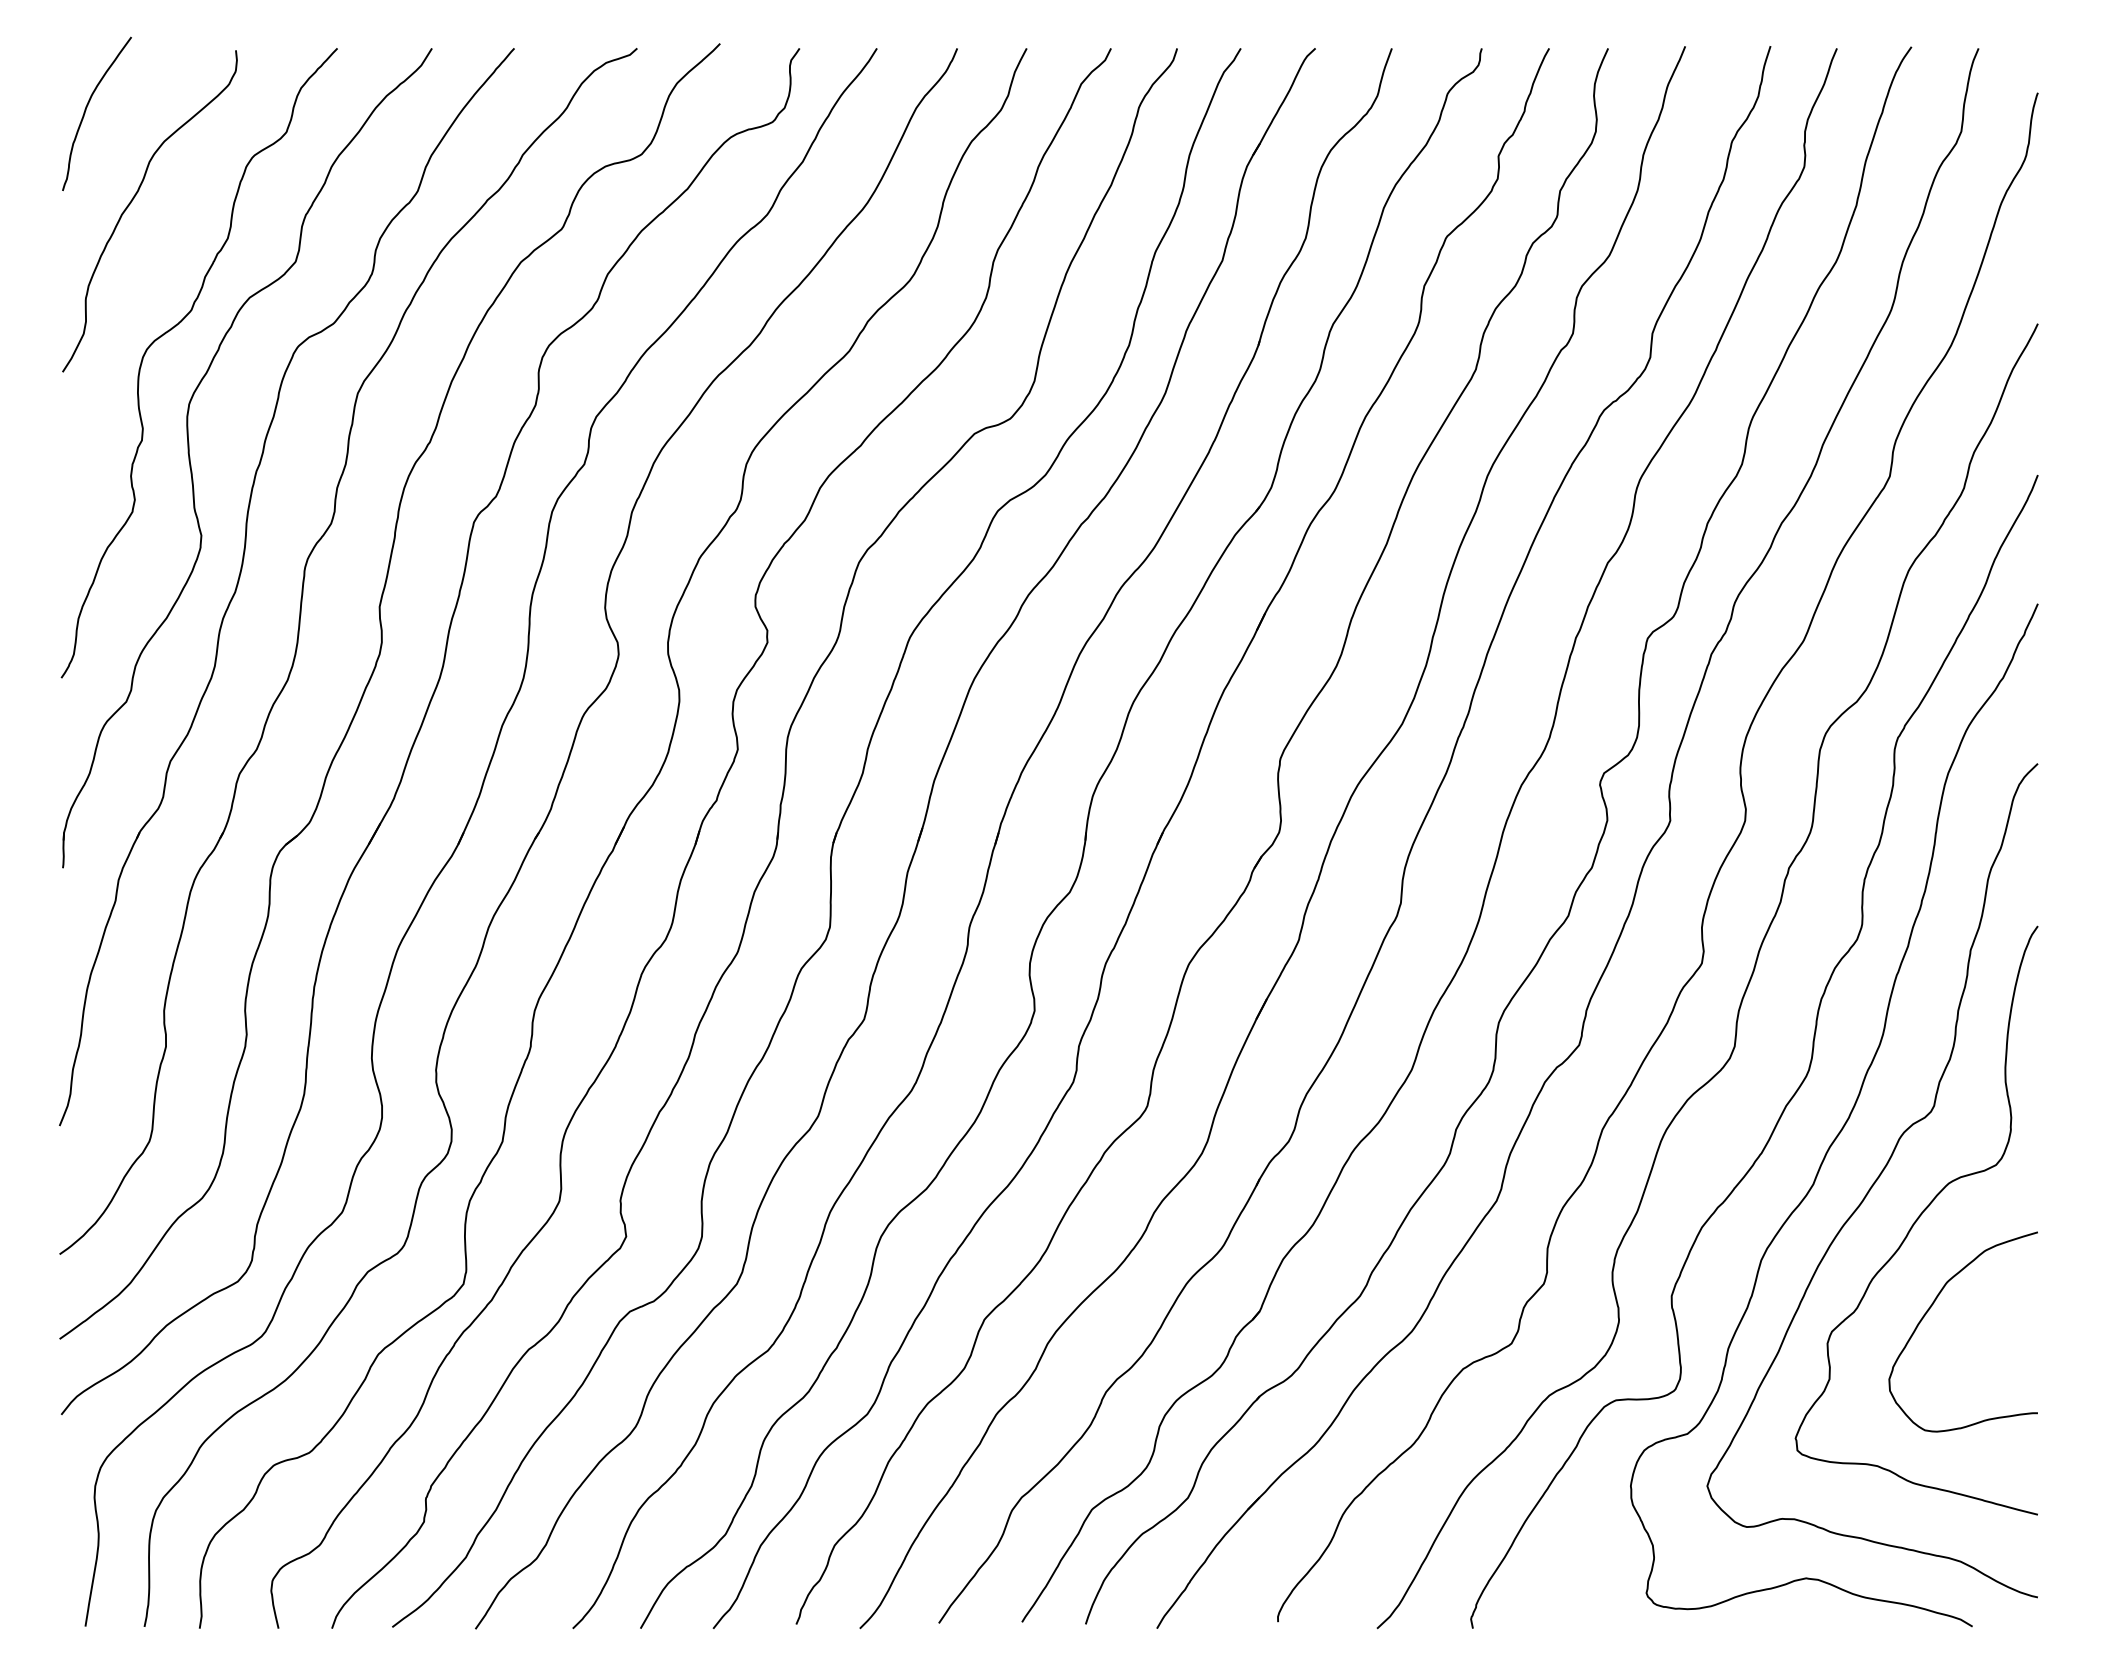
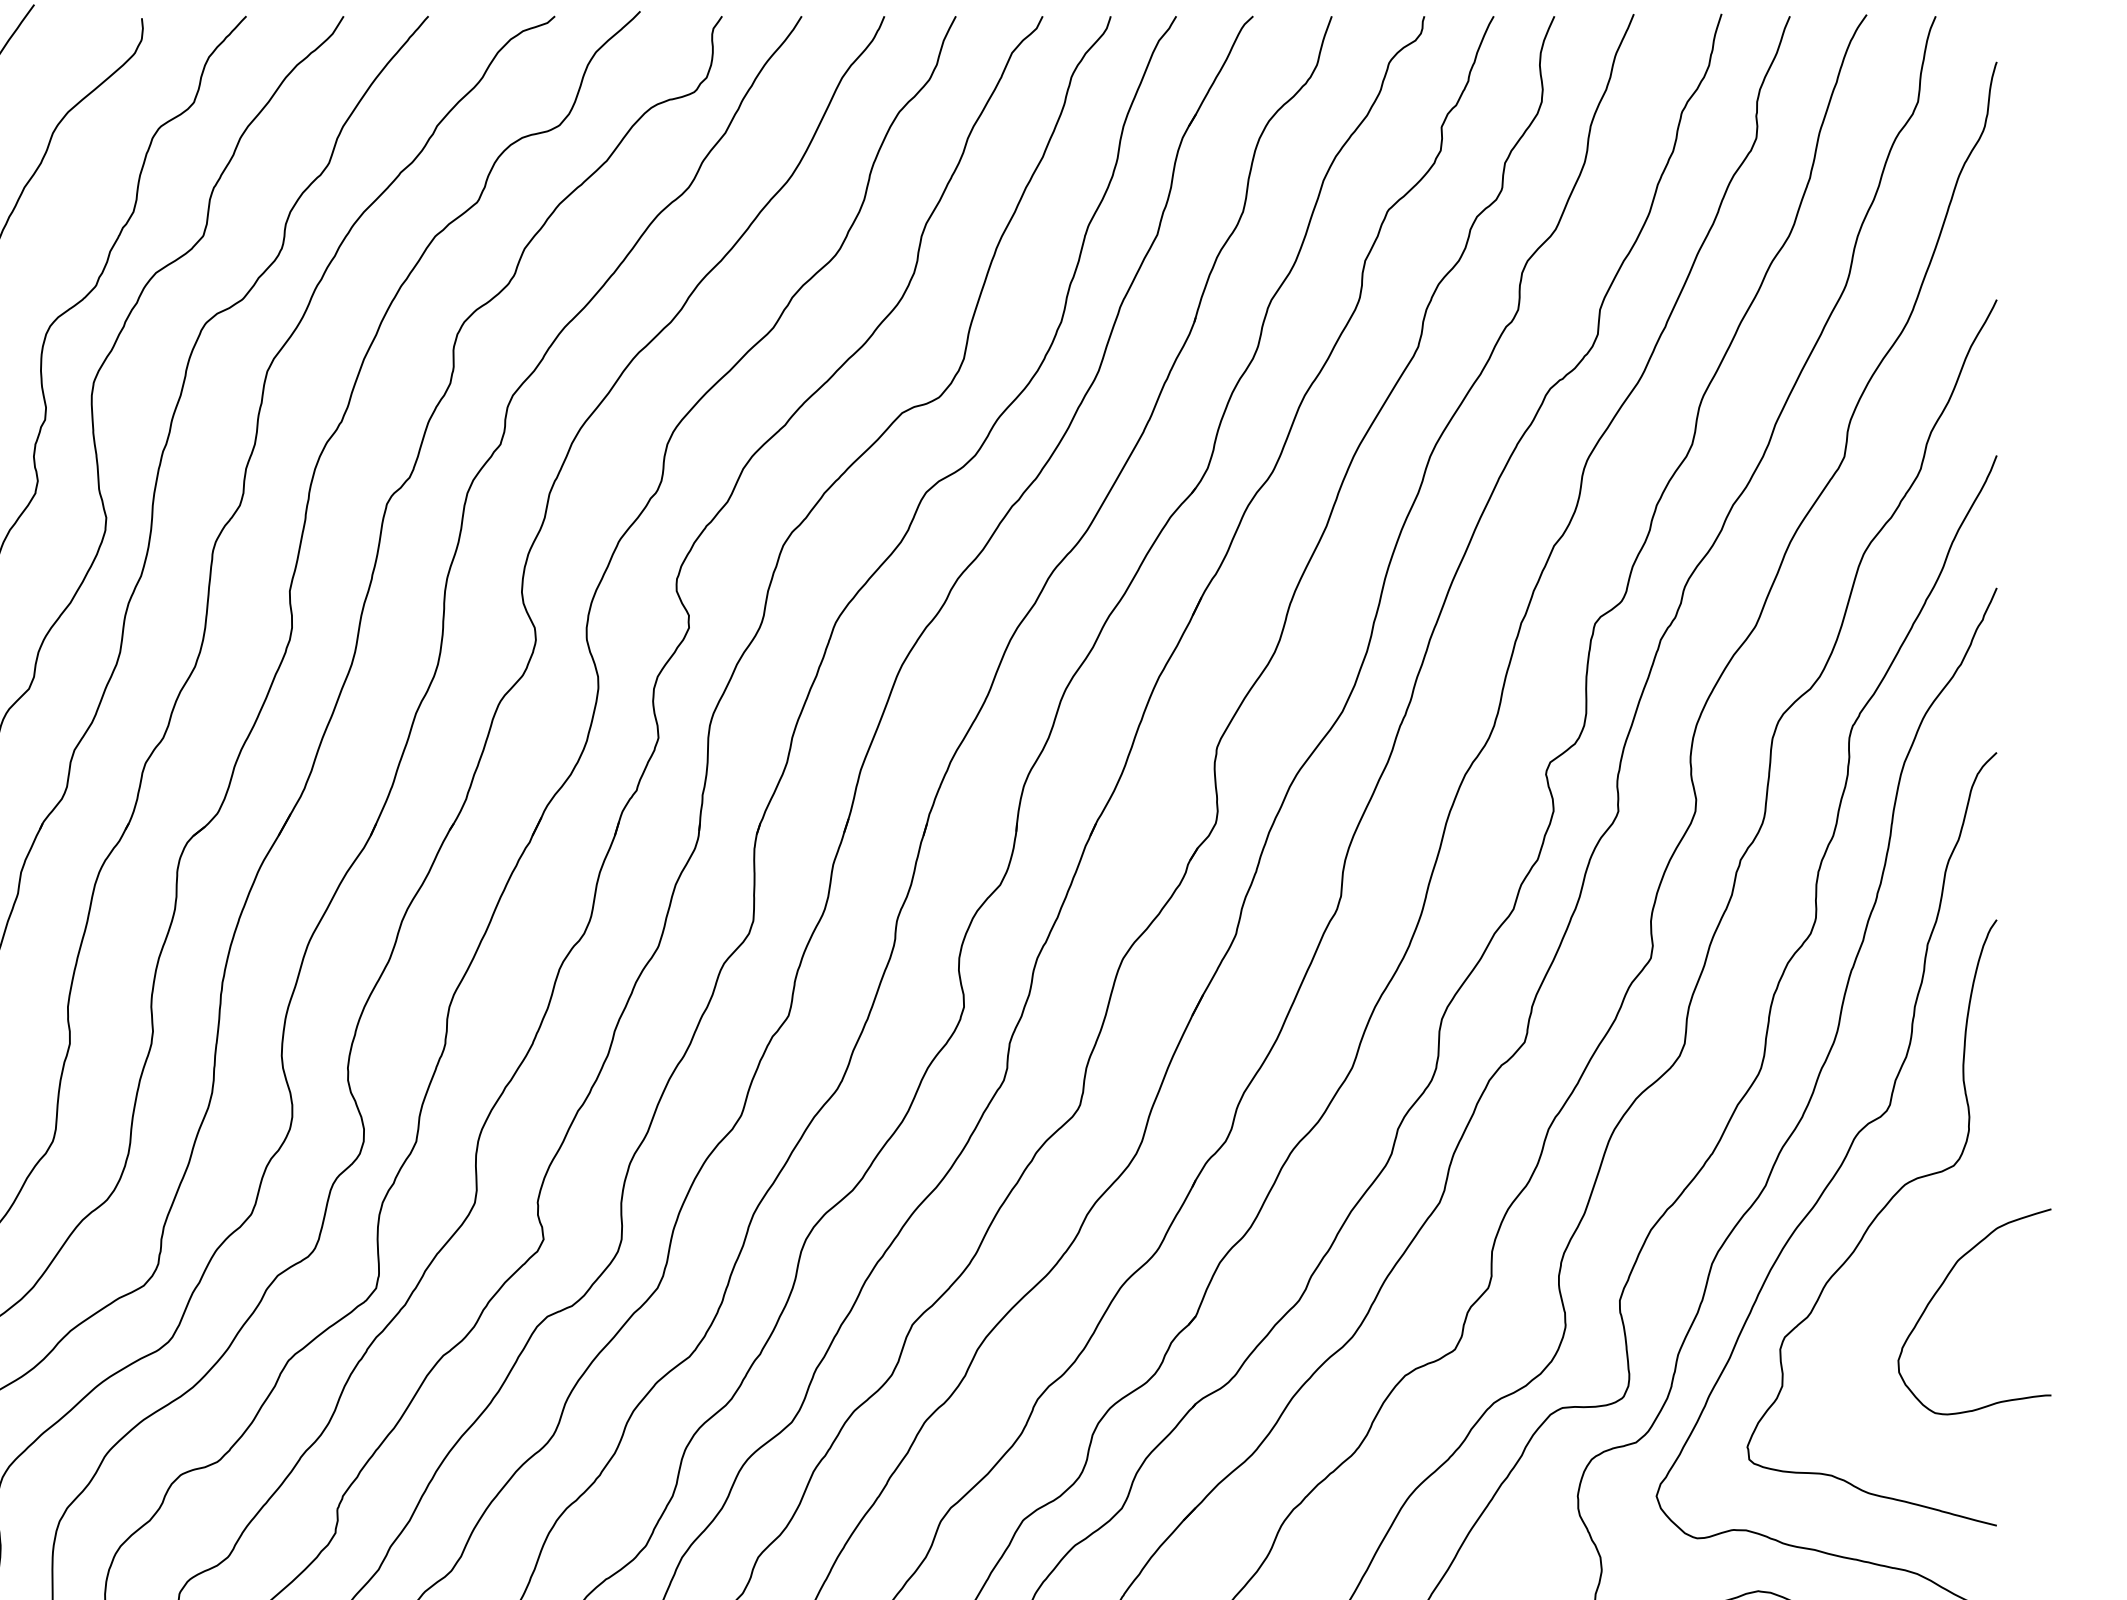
curve: (1929, 1310) -> (1939, 1289), moved

